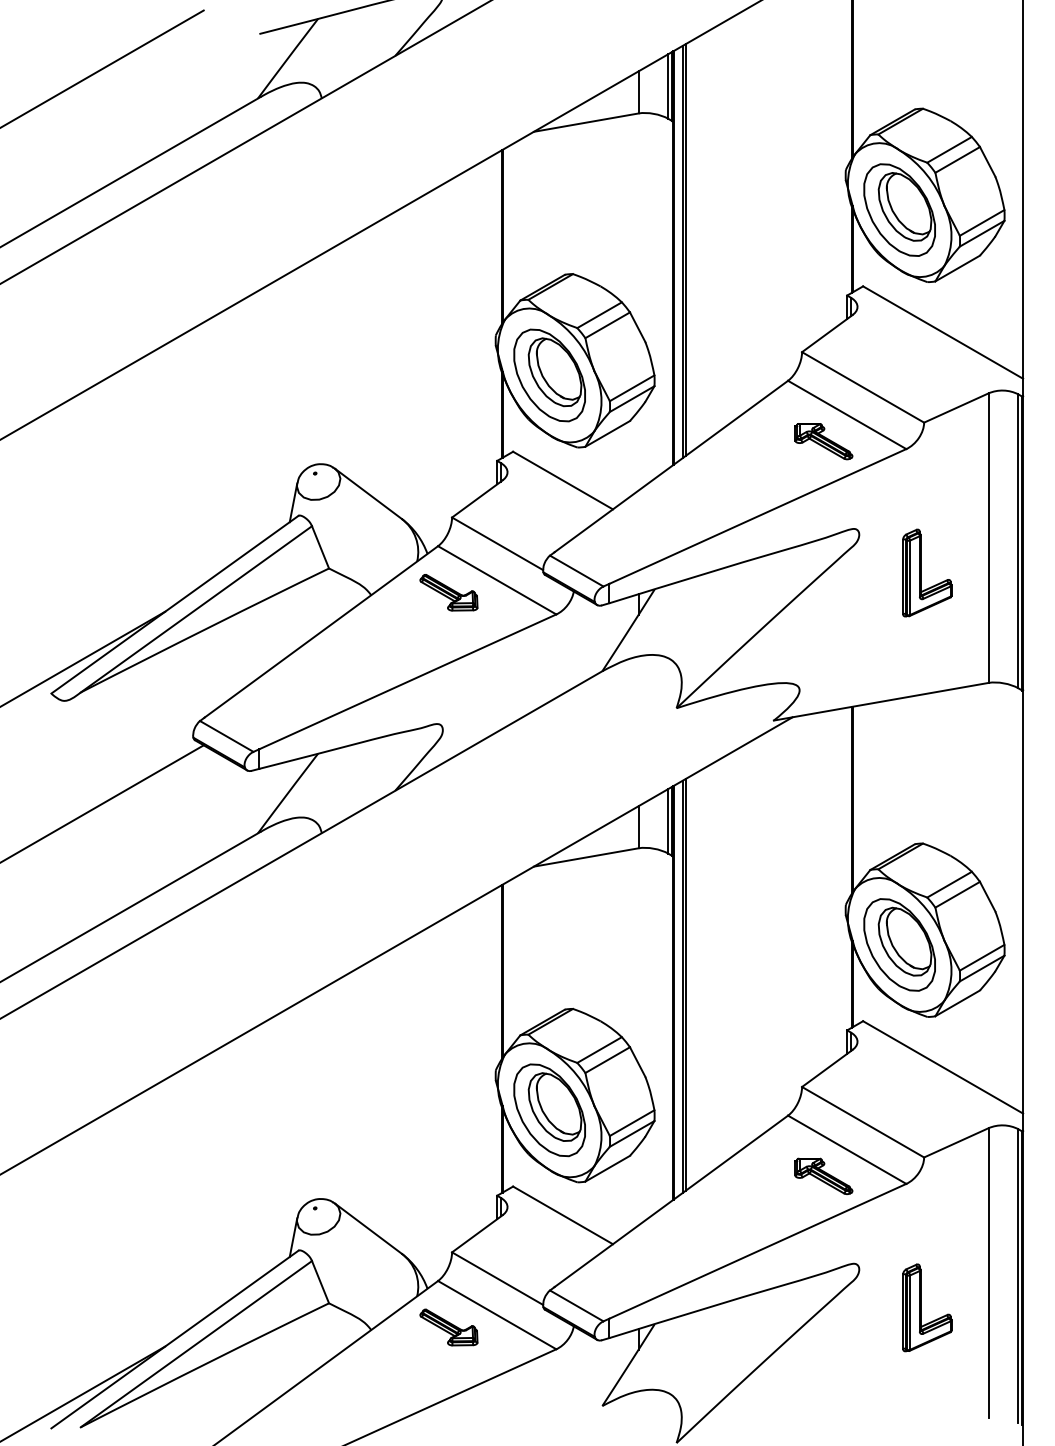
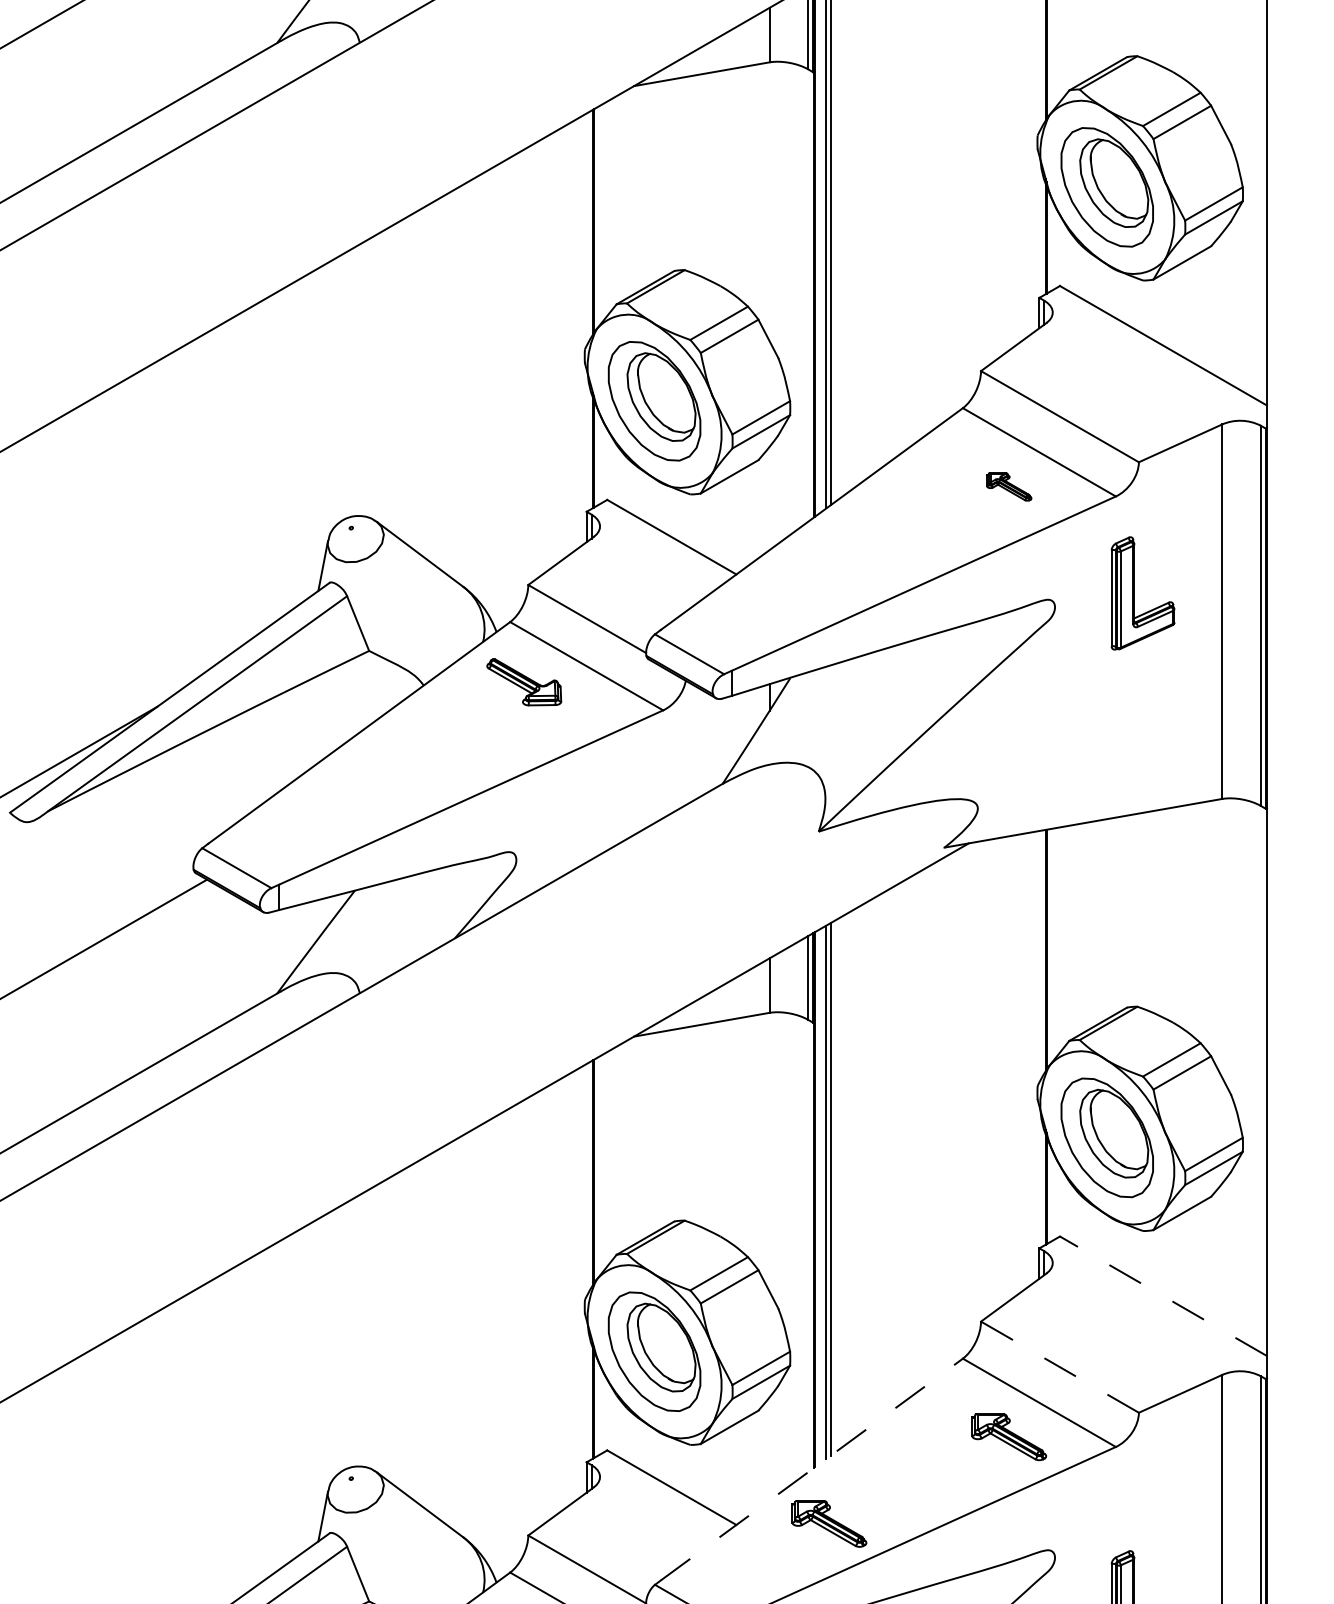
part: (823, 441) -> (1008, 486), size x0.6
part: (927, 572) -> (1143, 592), moved
line: (942, 1067) -> (1162, 1296), solid -> dashed
line: (862, 1121) -> (1059, 1366), solid -> dashed
line: (671, 1201) -> (812, 1469), solid -> dashed
part: (684, 1242) -> (828, 1522), added

